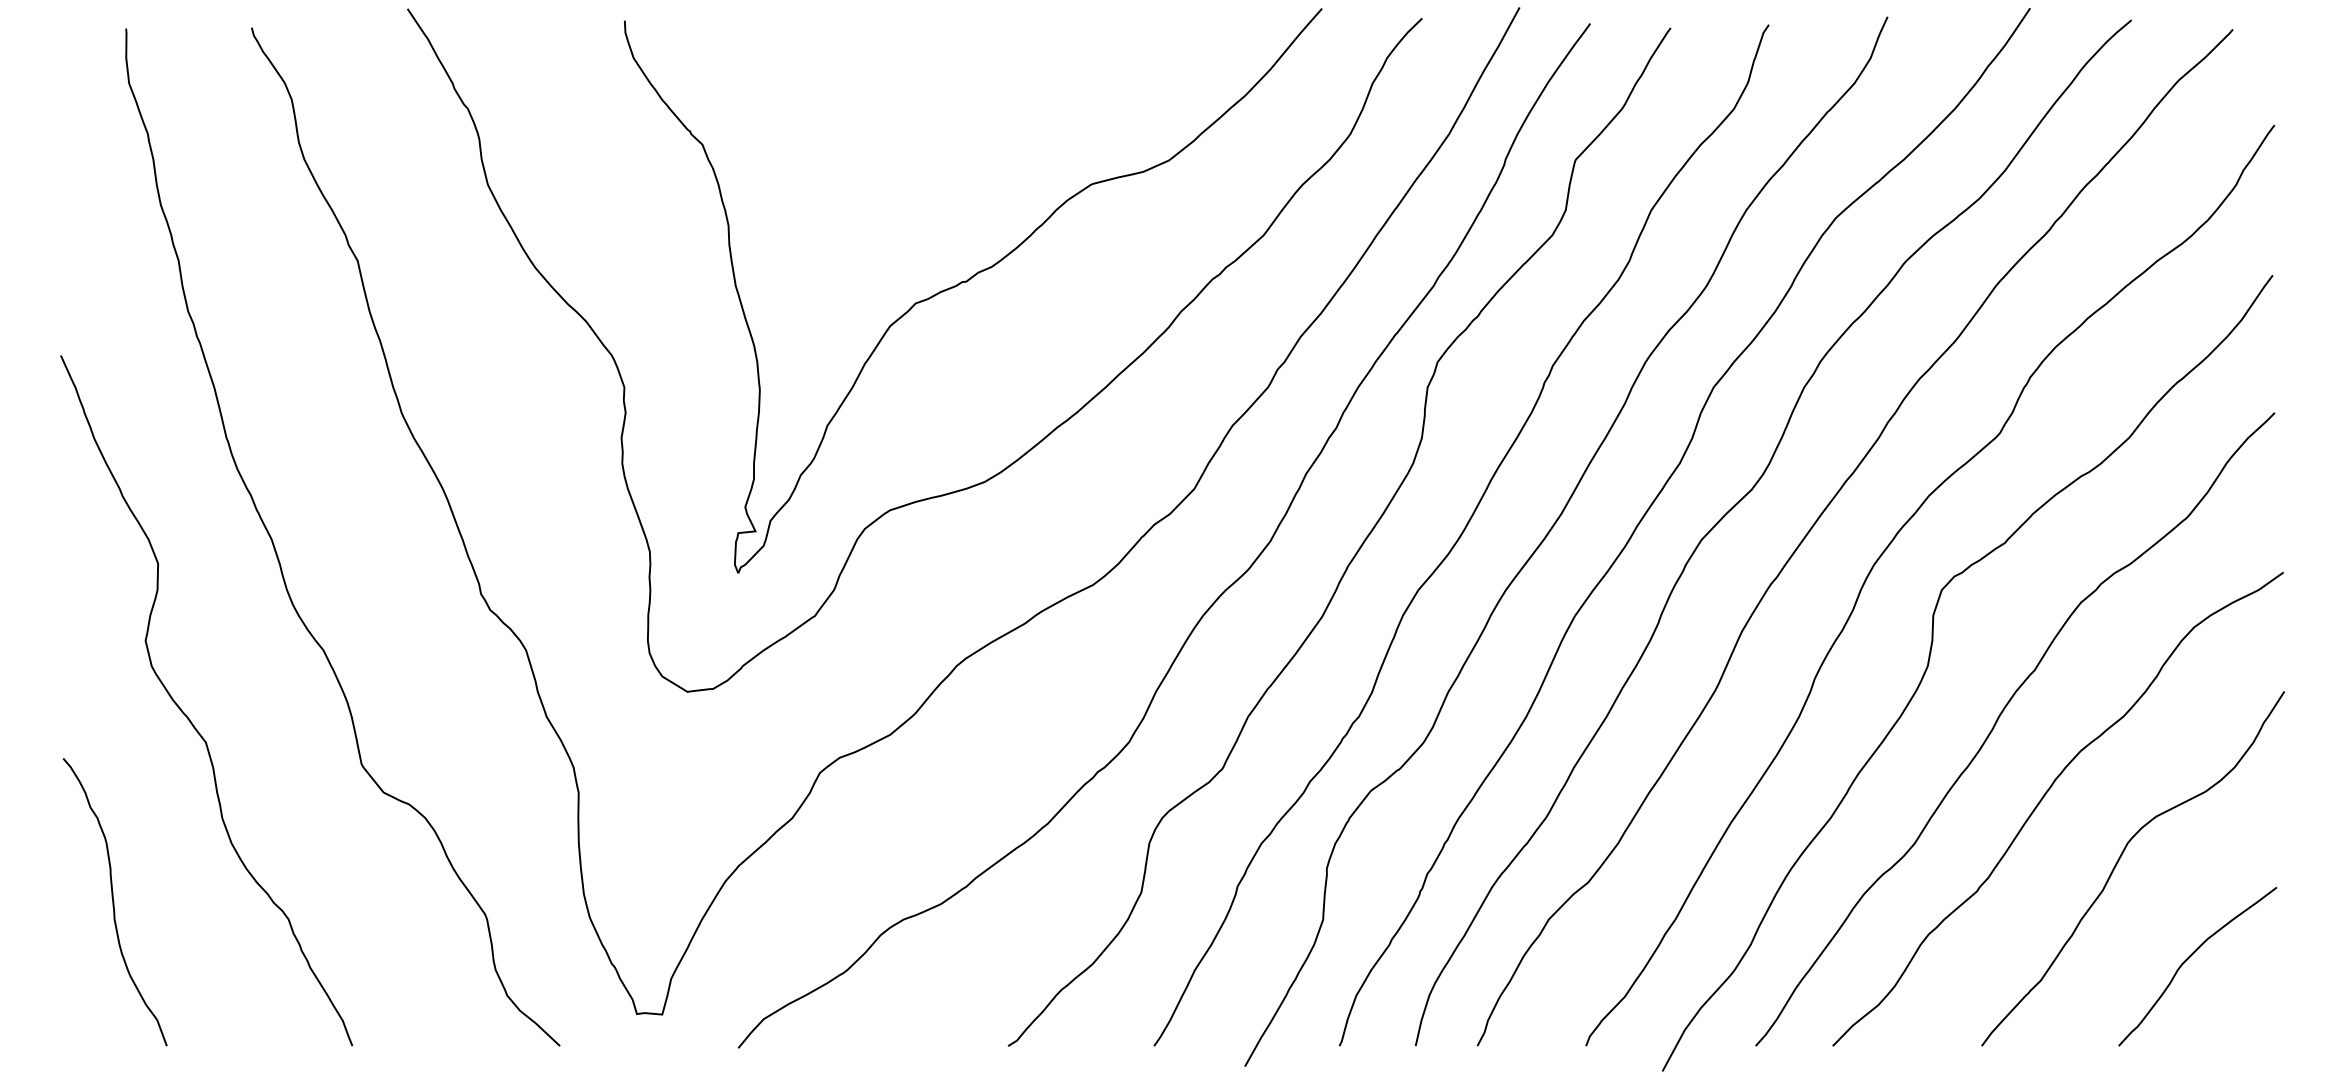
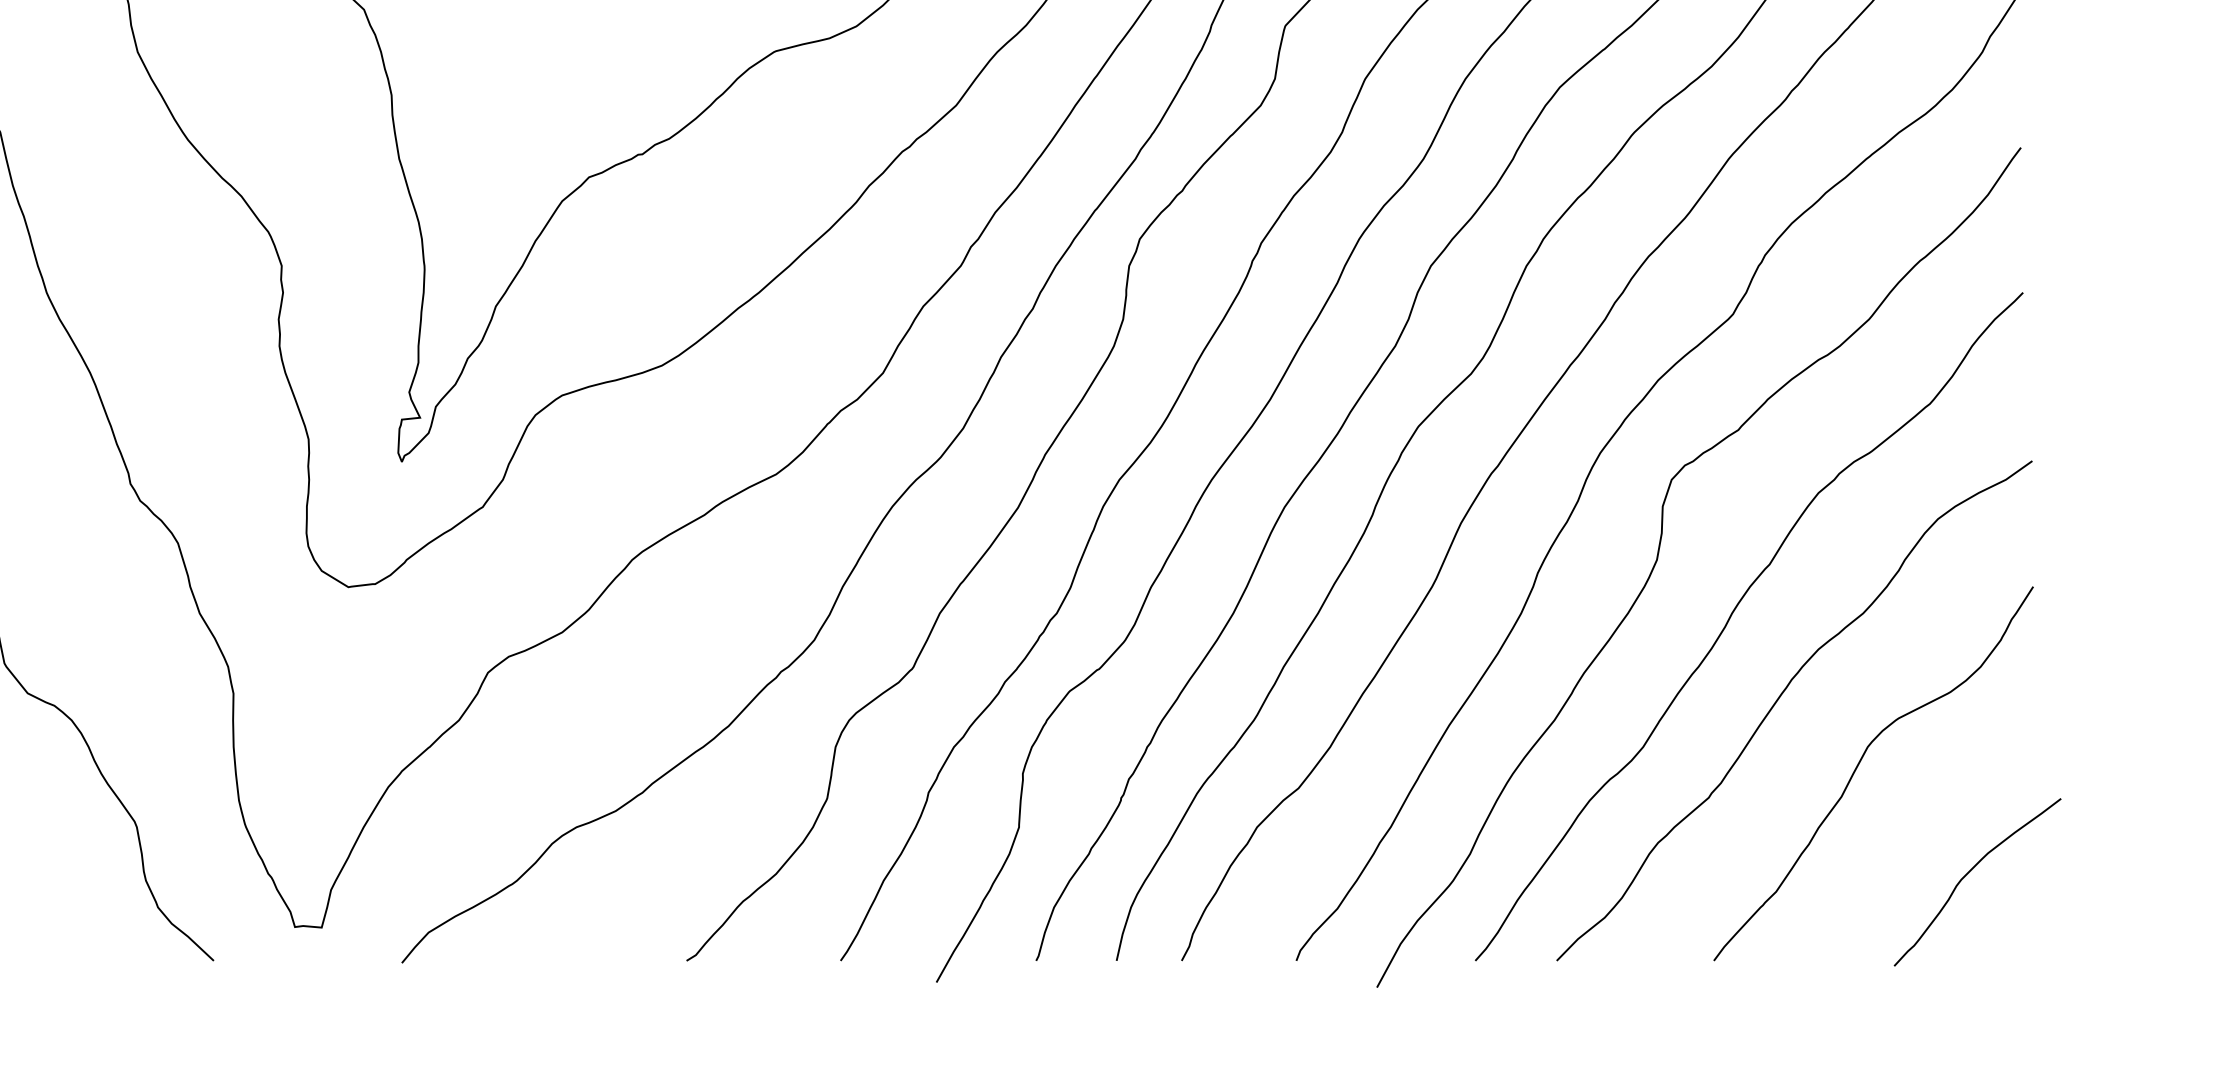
curve: (2189, 958) -> (1968, 873), moved

